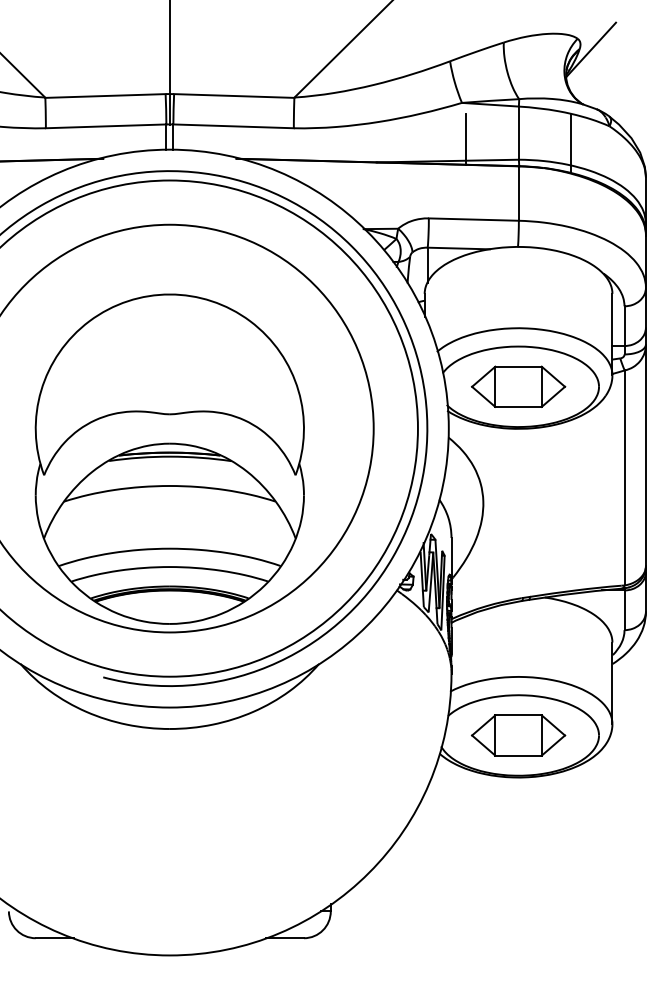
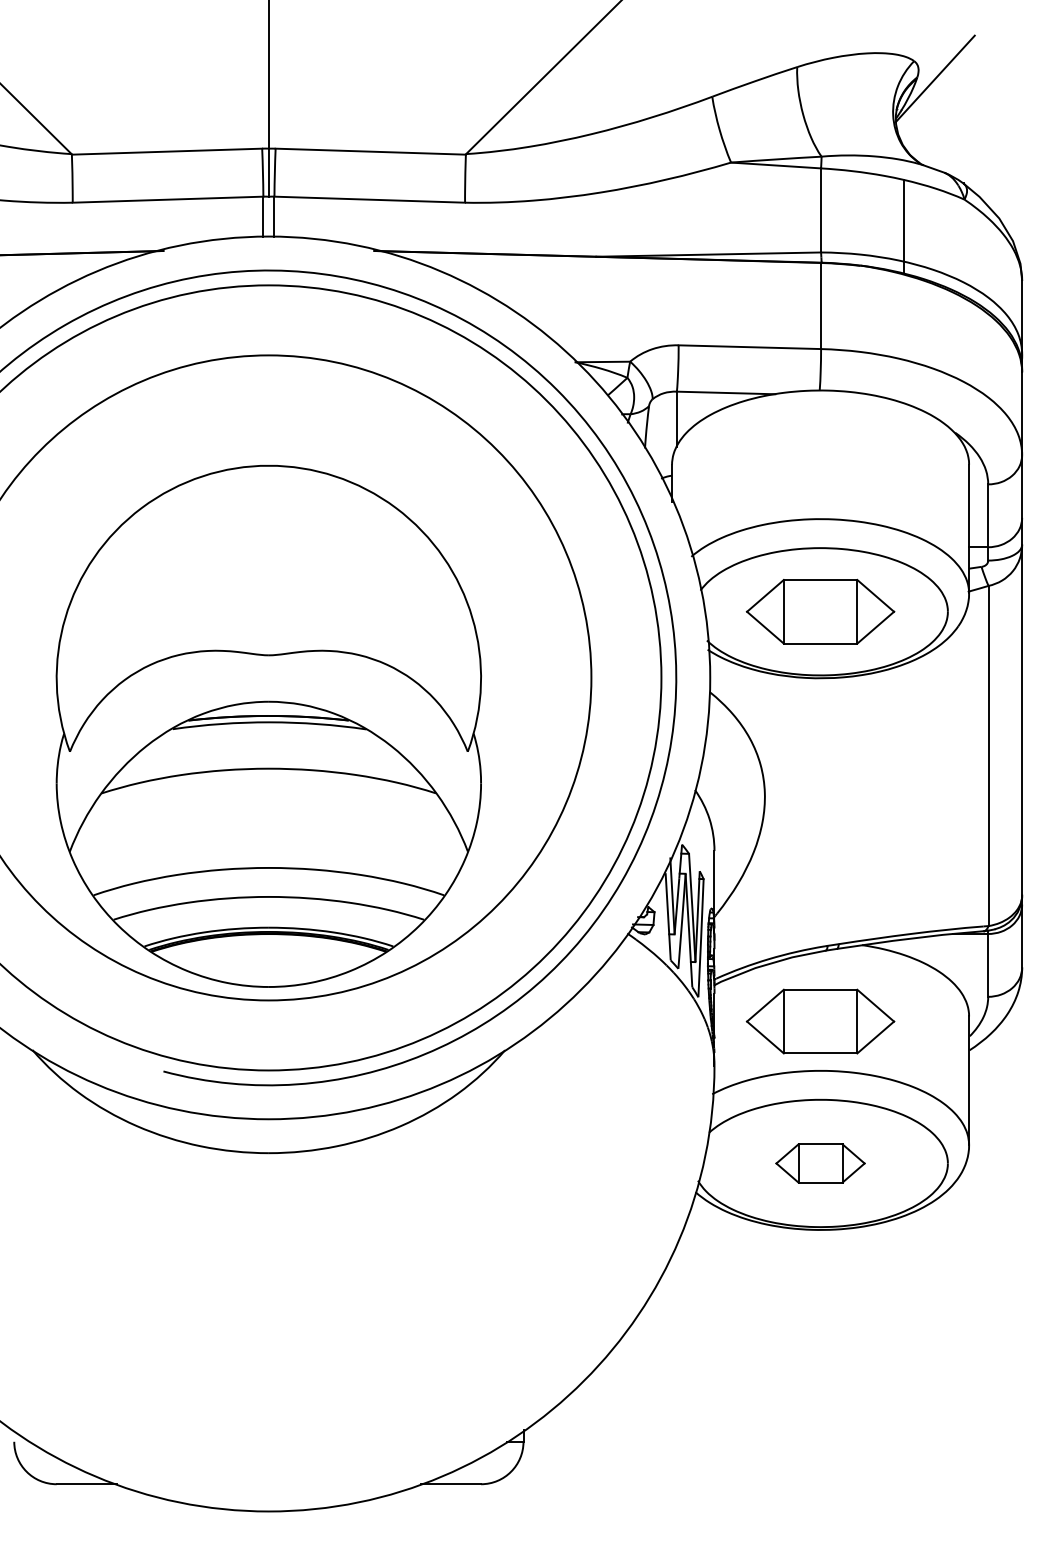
line: (465, 138) -> (736, 218), removed
part: (518, 645) -> (820, 1021), added
part: (518, 735) -> (820, 1163), size x0.6

